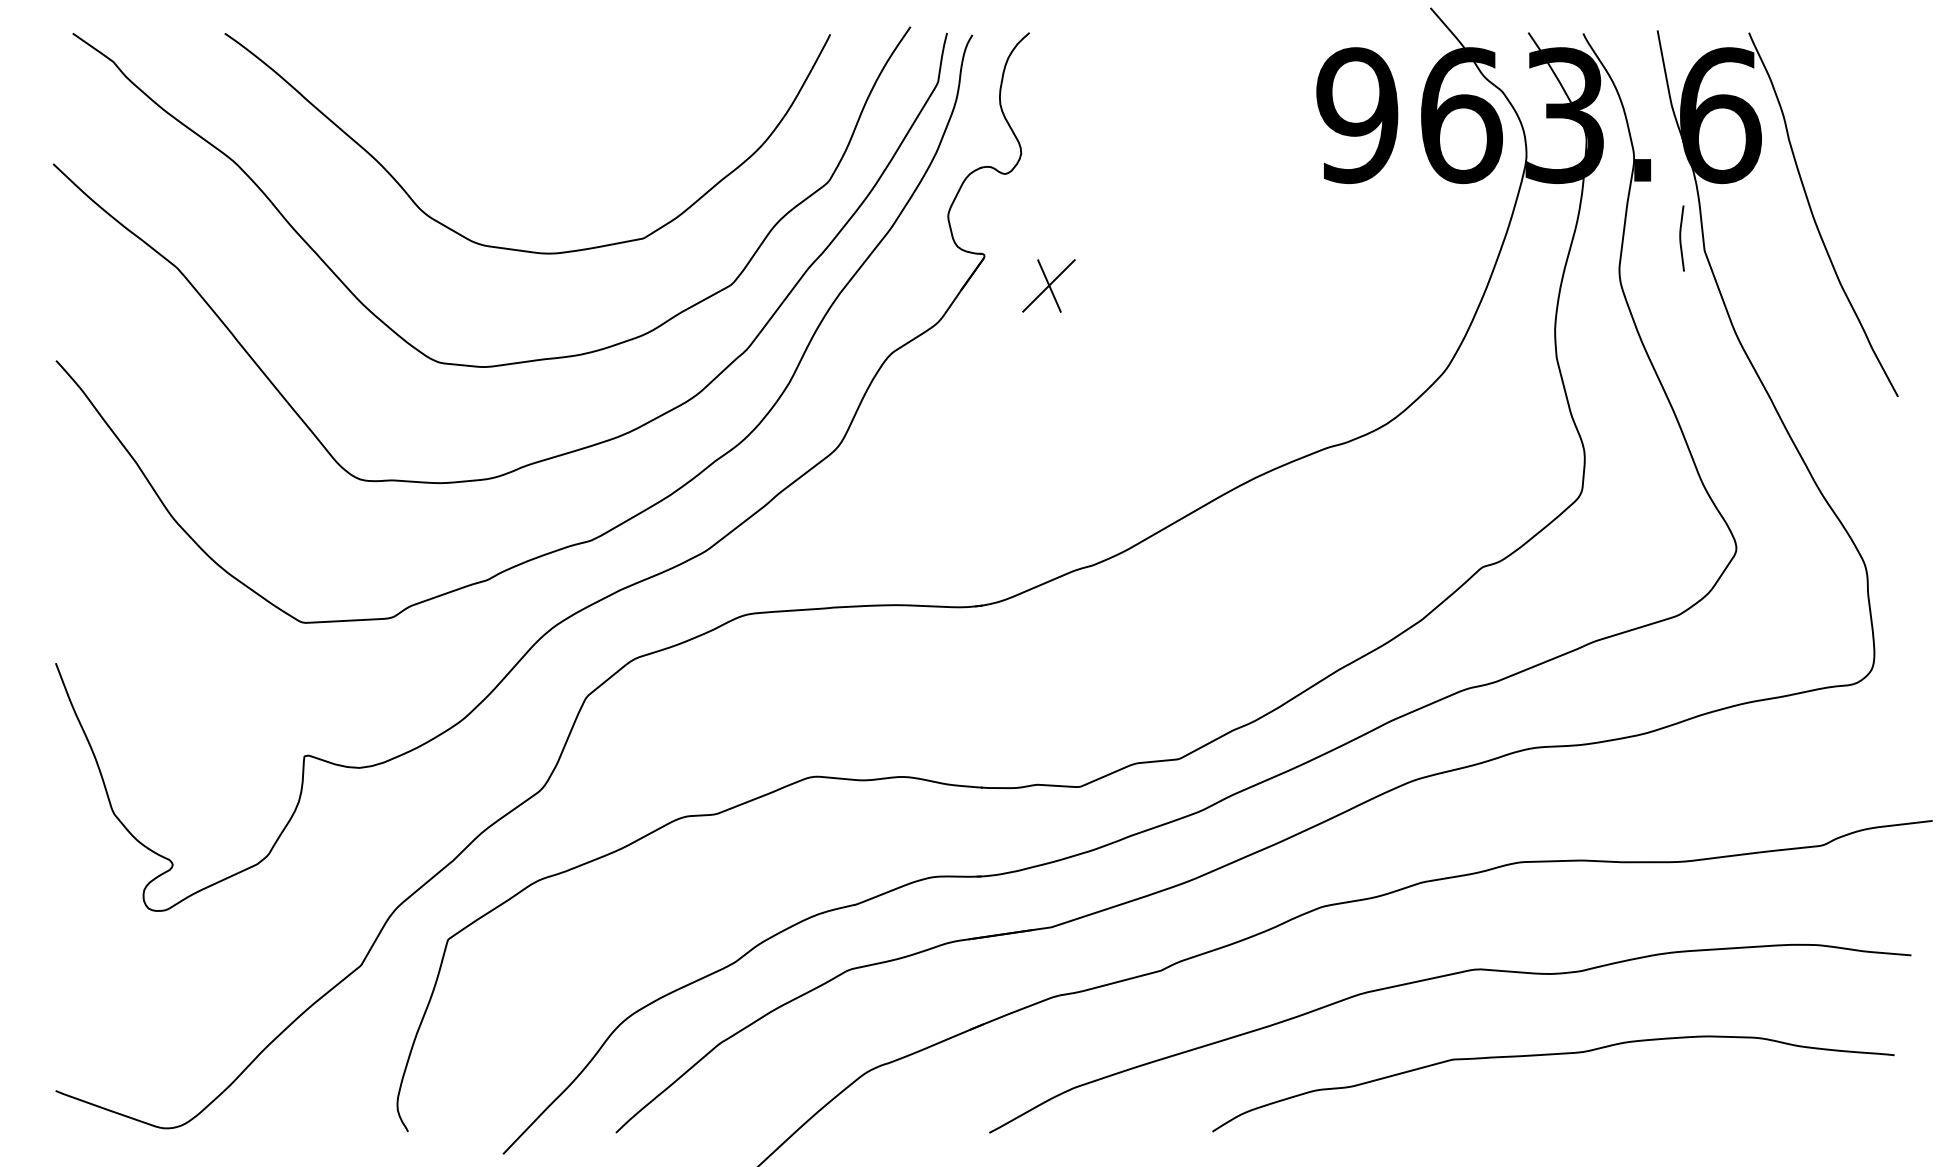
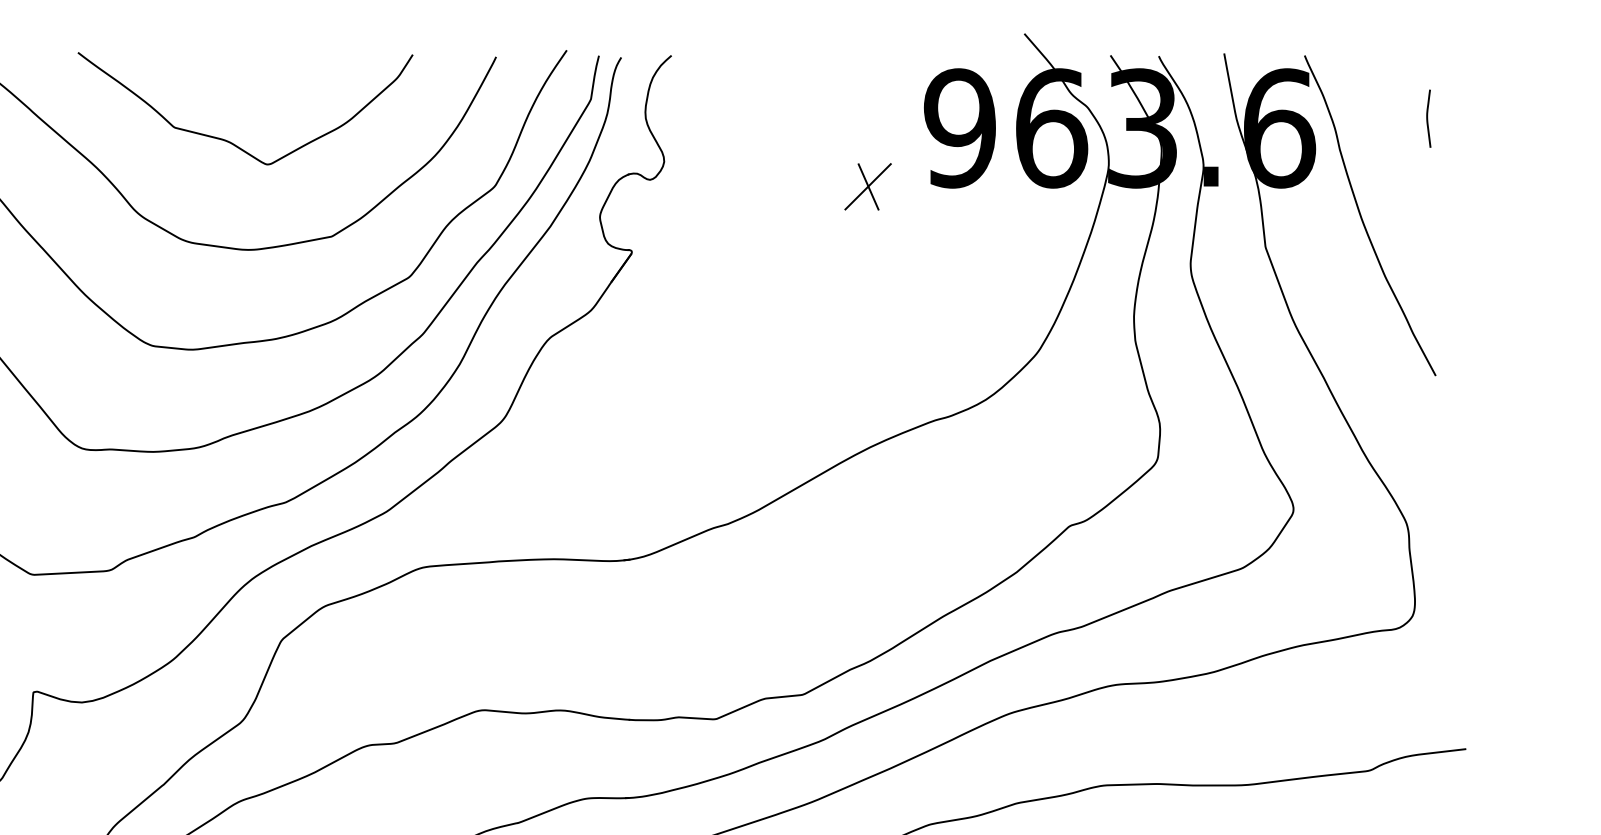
curve: (528, 130) -> (230, 141), added
curve: (1681, 238) -> (1428, 118), moved
part: (1048, 285) -> (867, 186), moved

